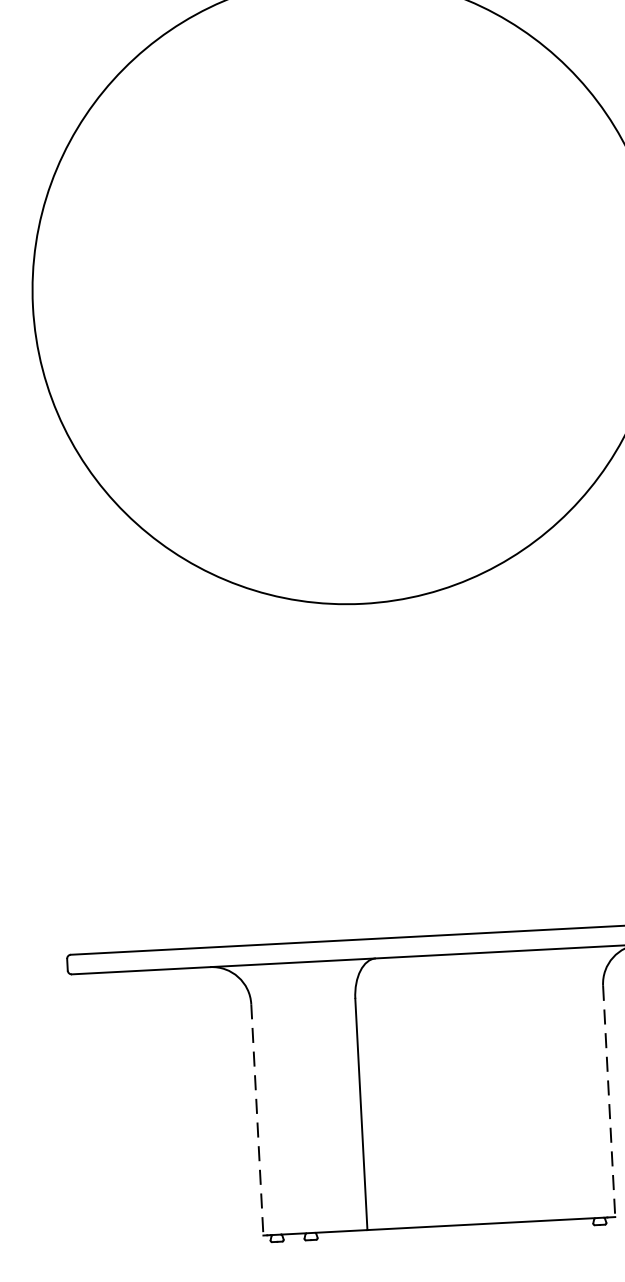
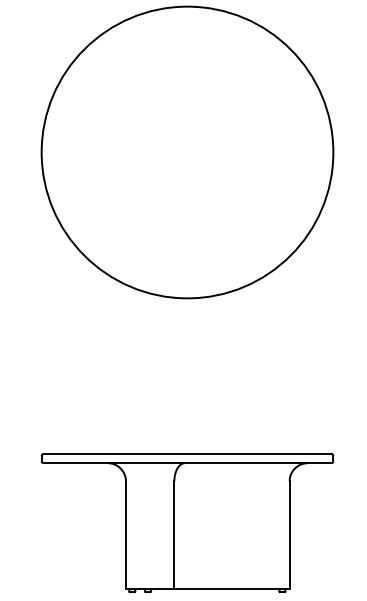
line: (608, 1102) -> (289, 535), dashed -> solid
line: (256, 1120) -> (125, 535), dashed -> solid

